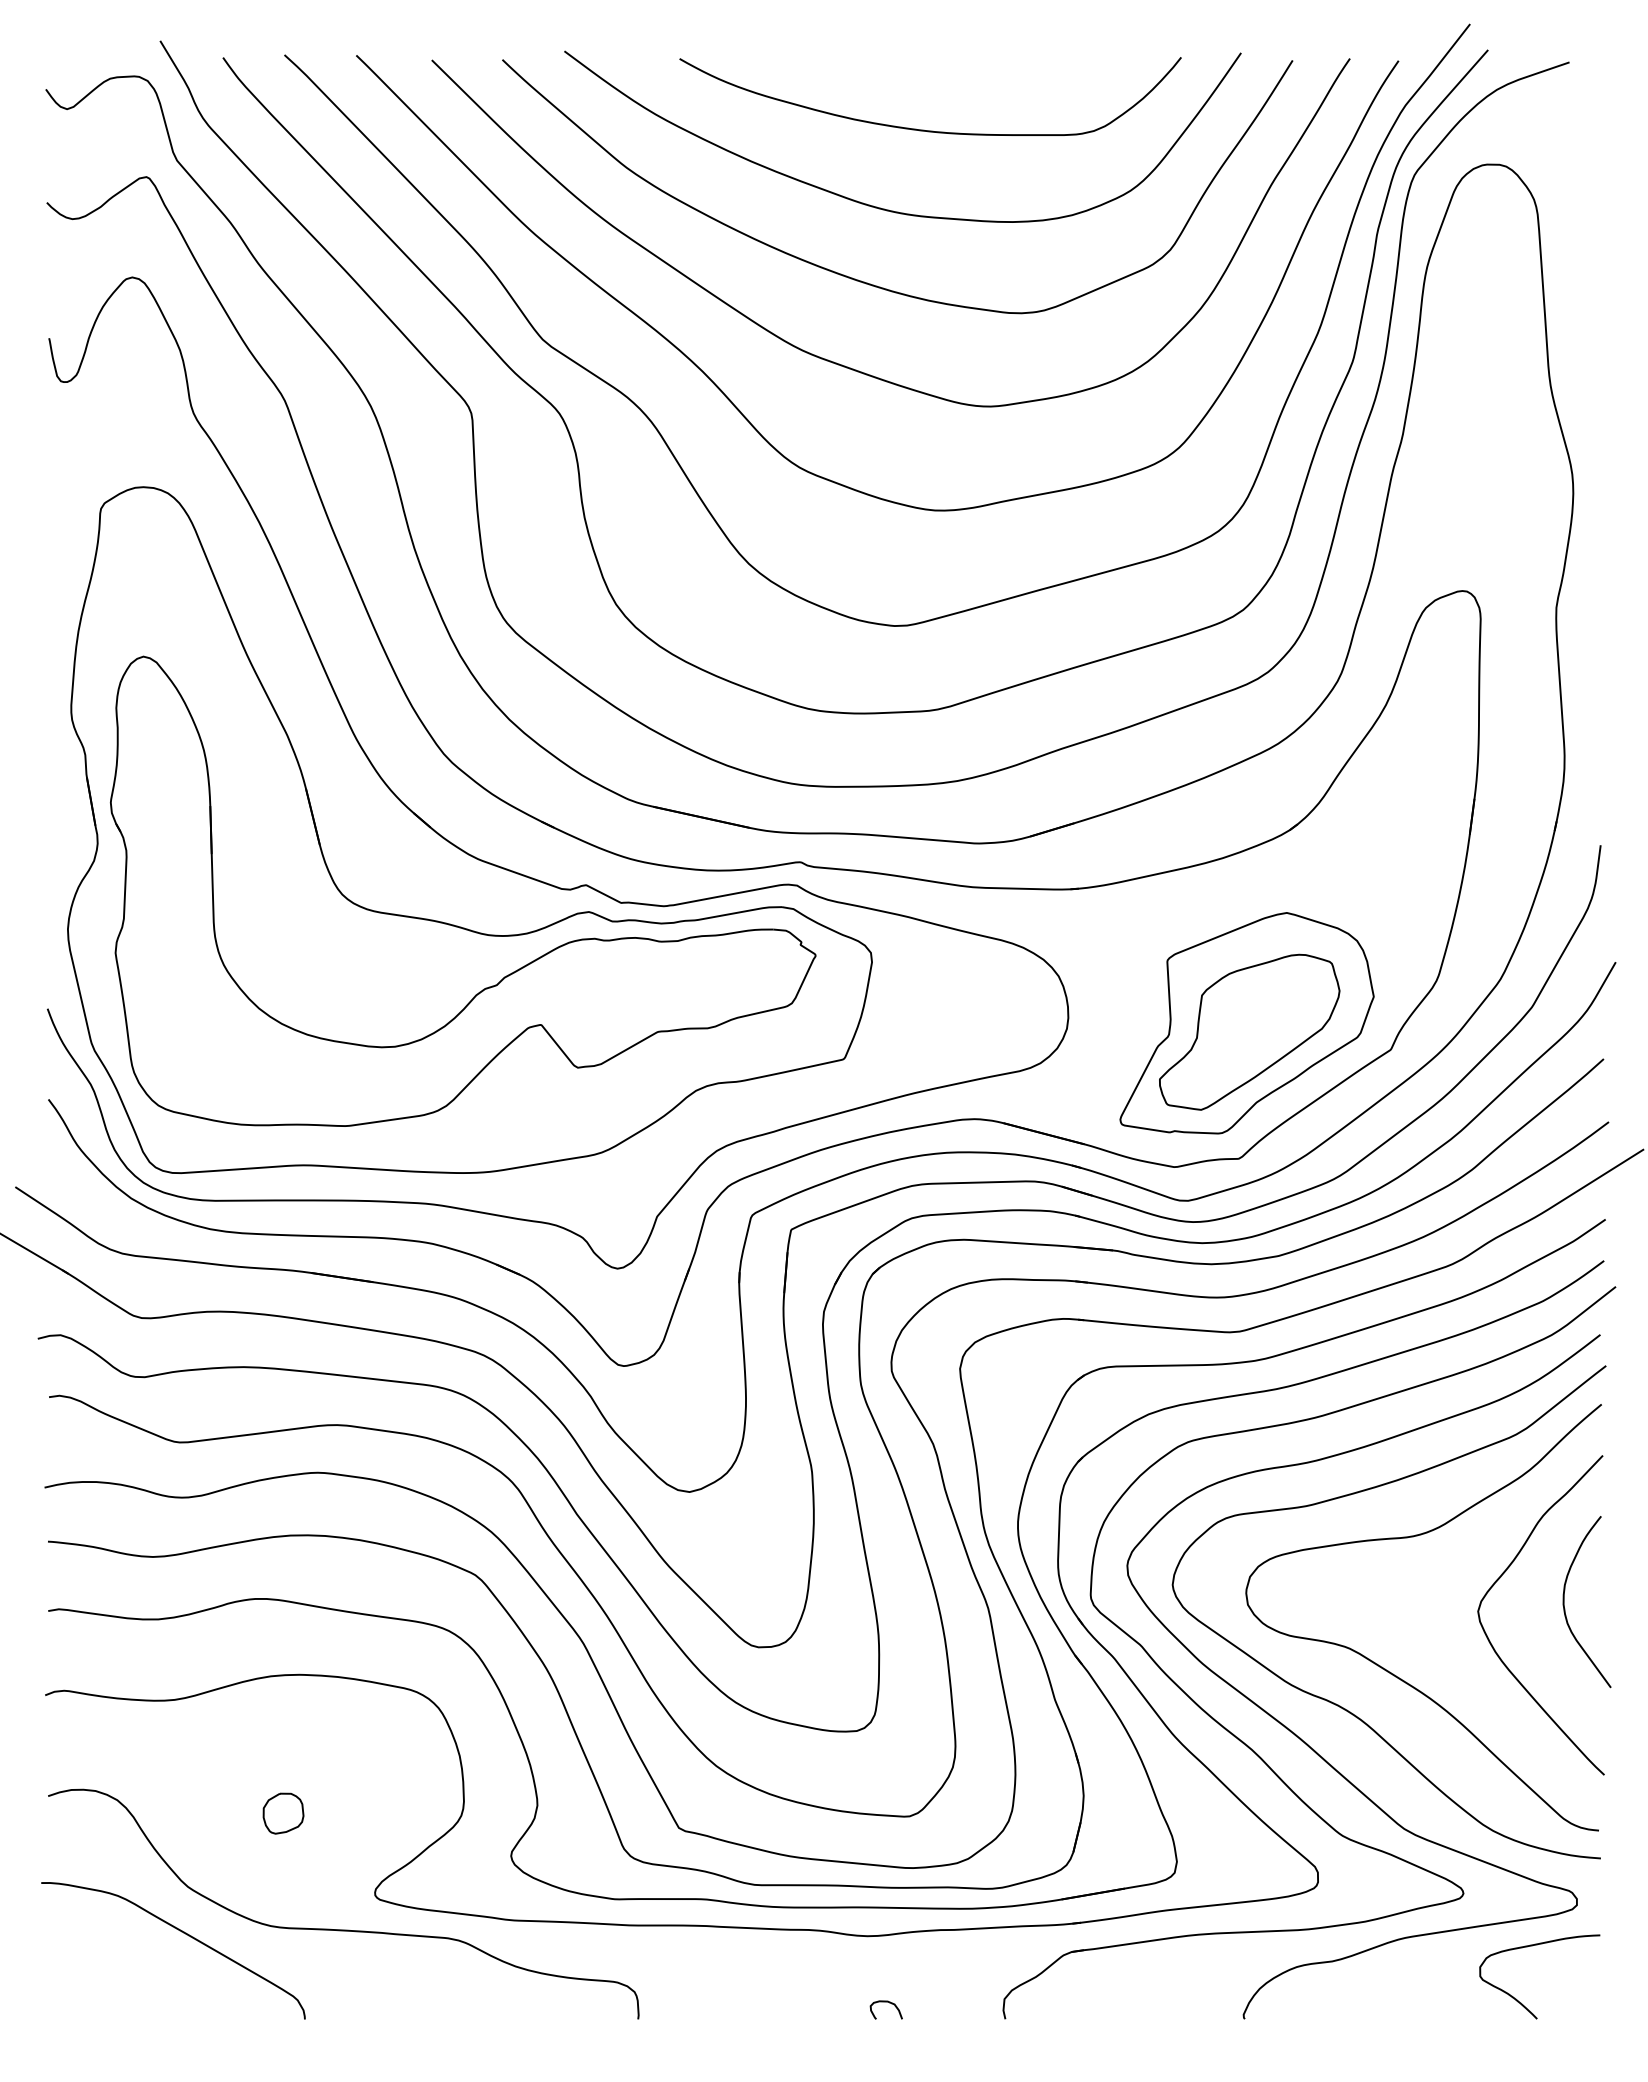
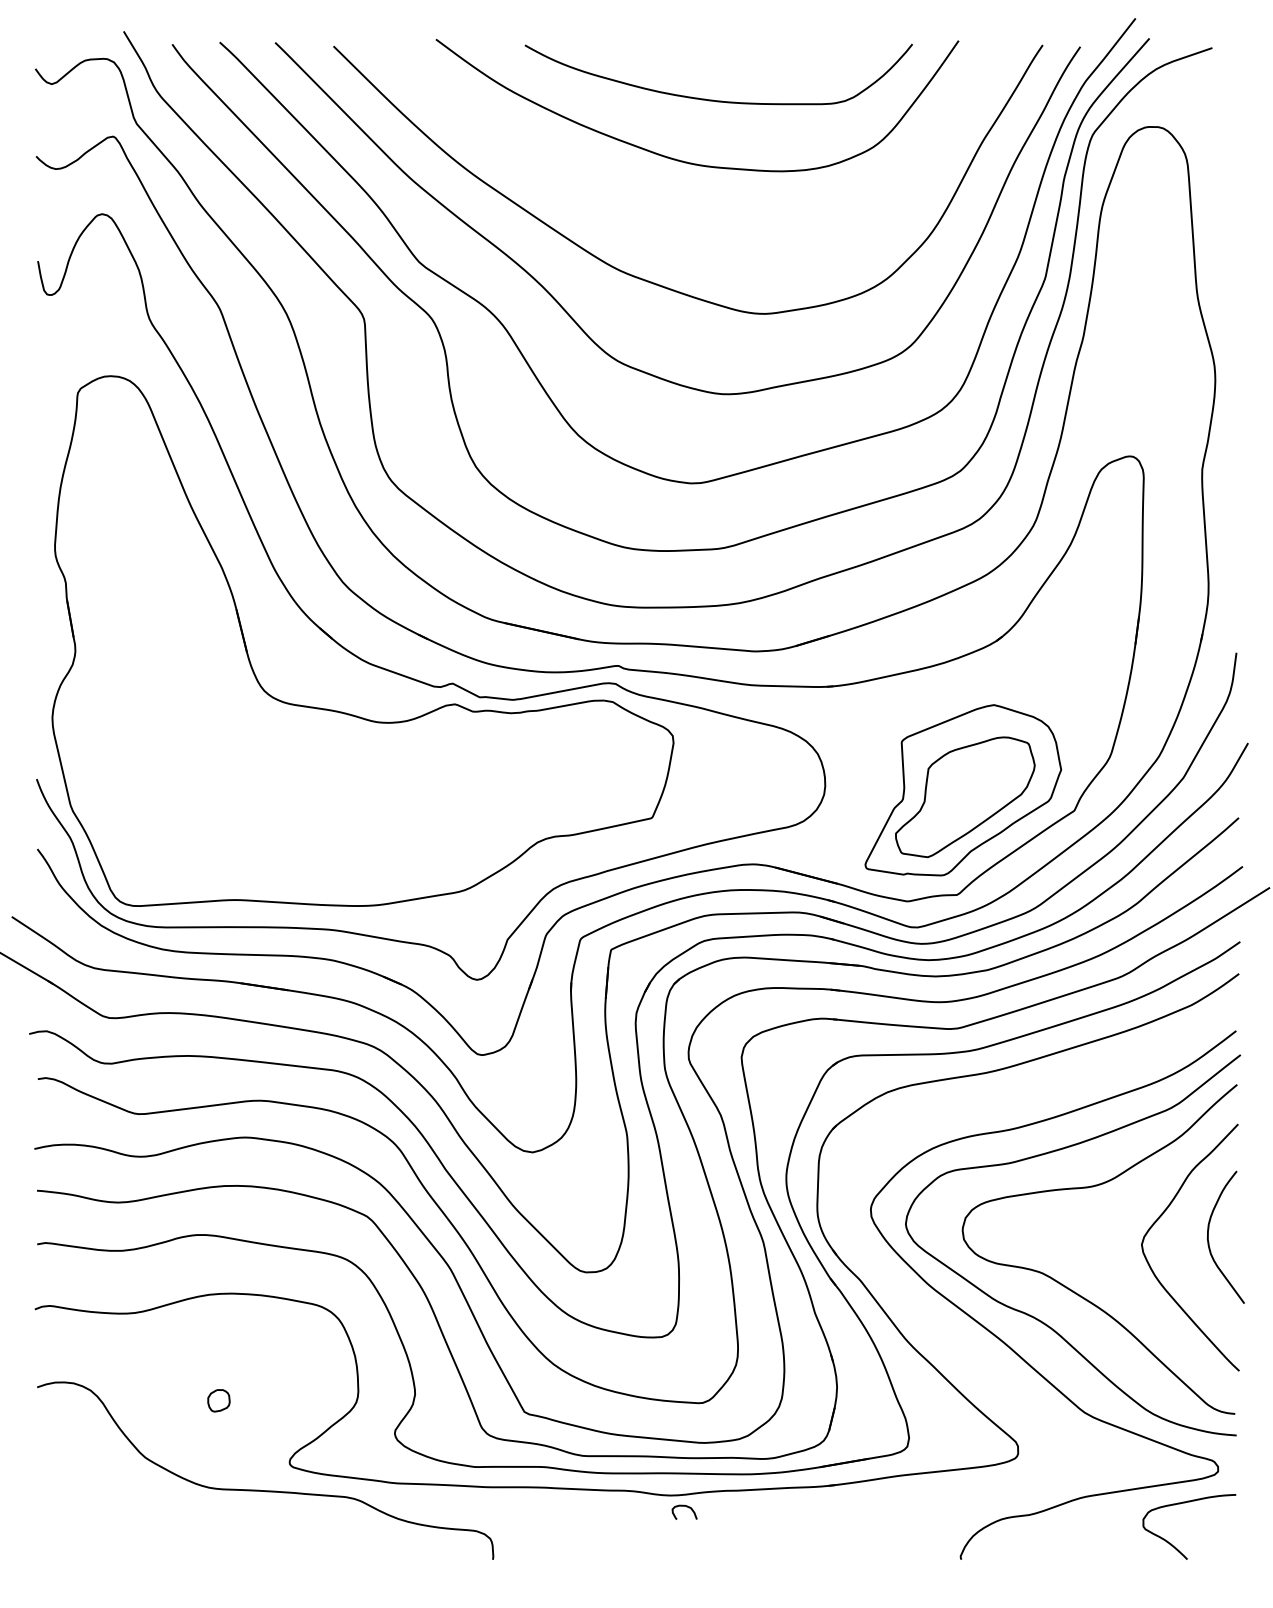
curve: (864, 281) -> (667, 217), removed
part: (511, 972) -> (395, 751), removed
part: (1242, 1740) -> (959, 1344), removed
part: (283, 1813) -> (218, 1400), size x0.7
curve: (181, 1932) -> (140, 1492), removed
curve: (885, 2002) -> (684, 1506), moved

